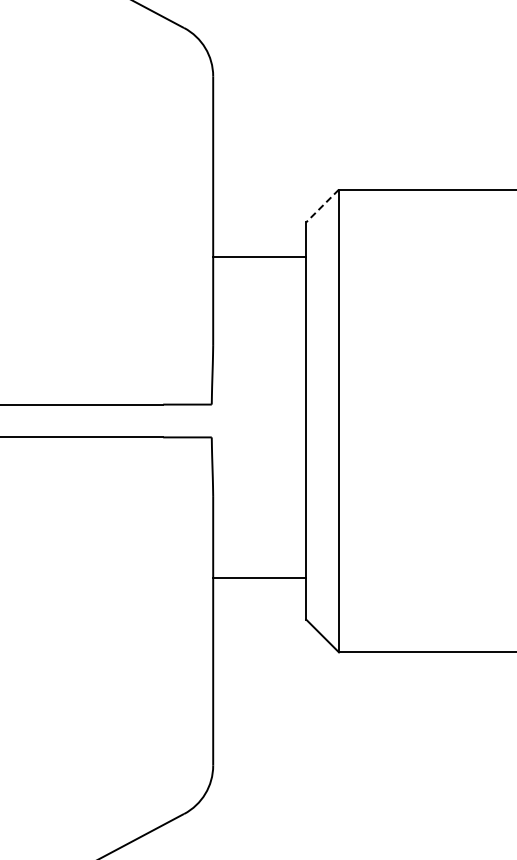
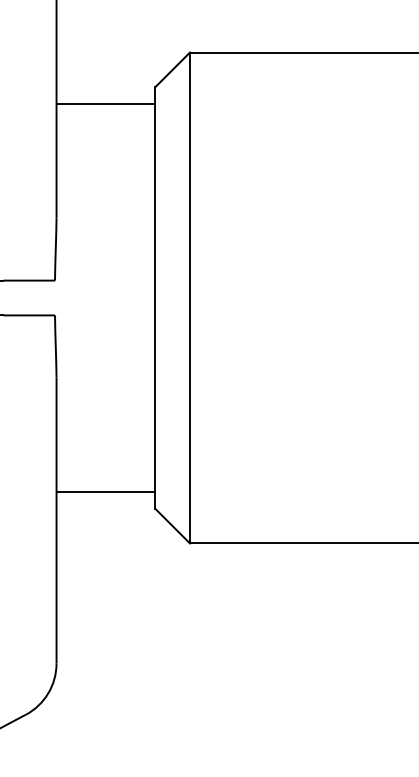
line: (322, 206) -> (172, 70), dashed -> solid
line: (259, 256) -> (105, 103), moved
line: (259, 578) -> (105, 492), moved

